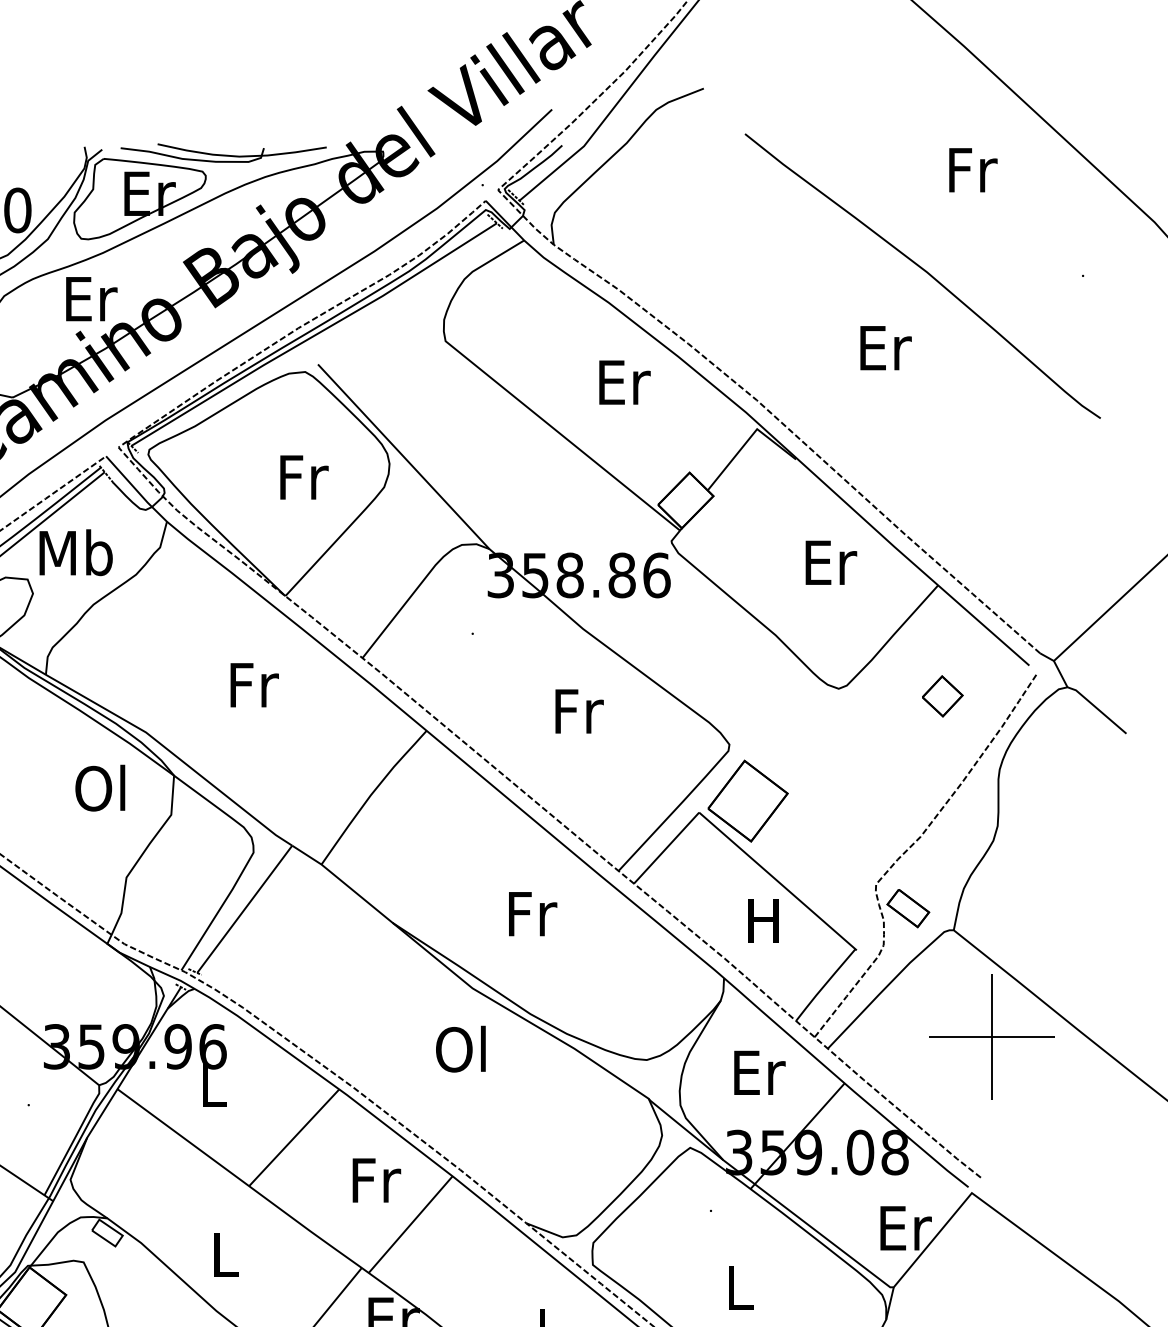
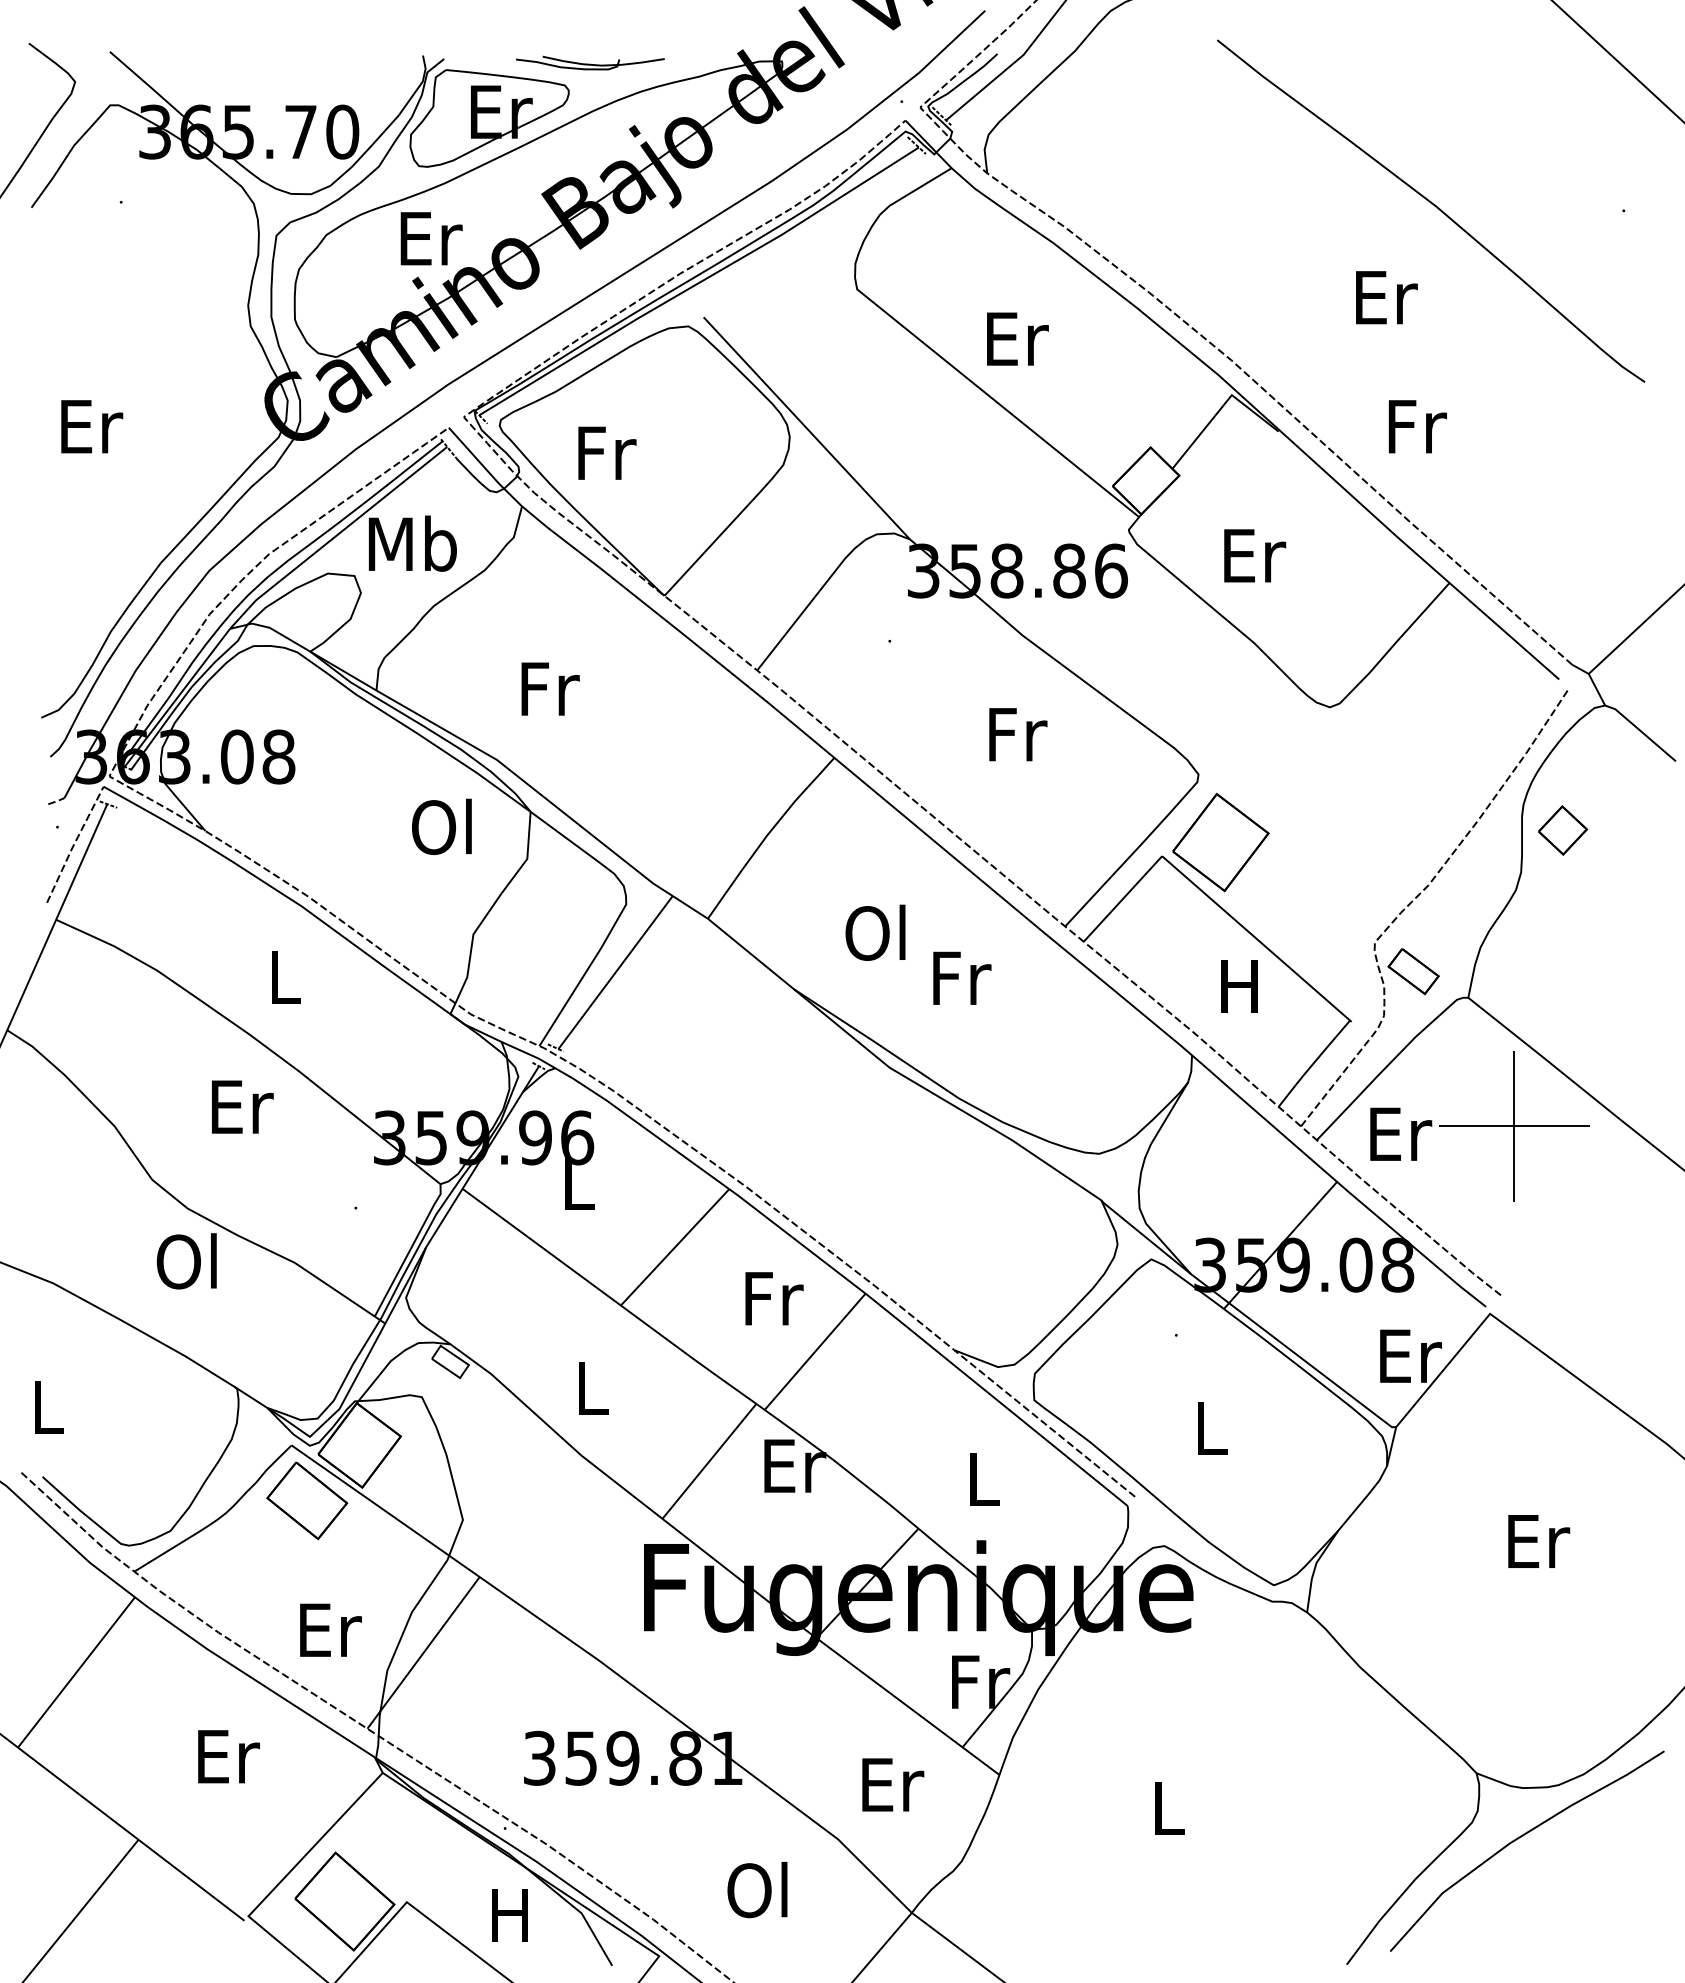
part: (223, 152) -> (590, 62), size x0.6
text: (973, 170) -> (1417, 426), moved
text: (624, 382) -> (1017, 338), moved
text: (304, 476) -> (607, 452), moved
text: (831, 562) -> (1255, 555), moved
text: (254, 684) -> (550, 688), moved
part: (943, 696) -> (1563, 830), moved
text: (460, 1048) -> (875, 932), moved
text: (760, 1072) -> (1401, 1133), moved

